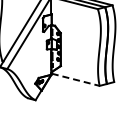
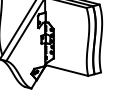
line: (75, 79) -> (66, 70), dashed -> solid

